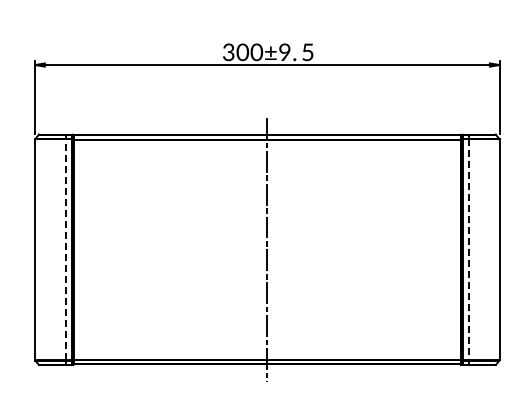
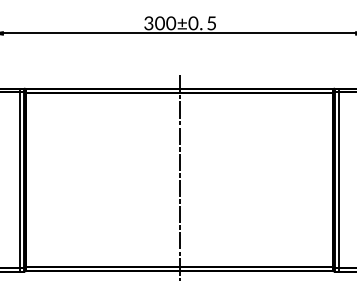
text: (284, 52) -> (193, 23), 300±9. -> 300±0.
line: (66, 249) -> (20, 179), dashed -> solid
line: (468, 250) -> (339, 180), dashed -> solid

